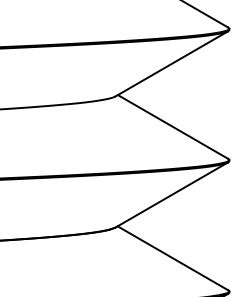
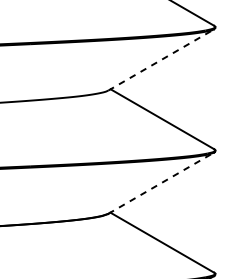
line: (172, 63) -> (161, 59), solid -> dashed
line: (172, 194) -> (161, 182), solid -> dashed

